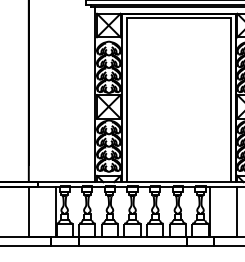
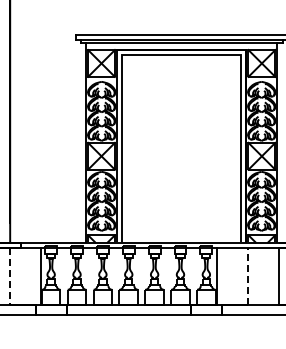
line: (29, 211) -> (10, 276), solid -> dashed
line: (237, 211) -> (248, 275), solid -> dashed

